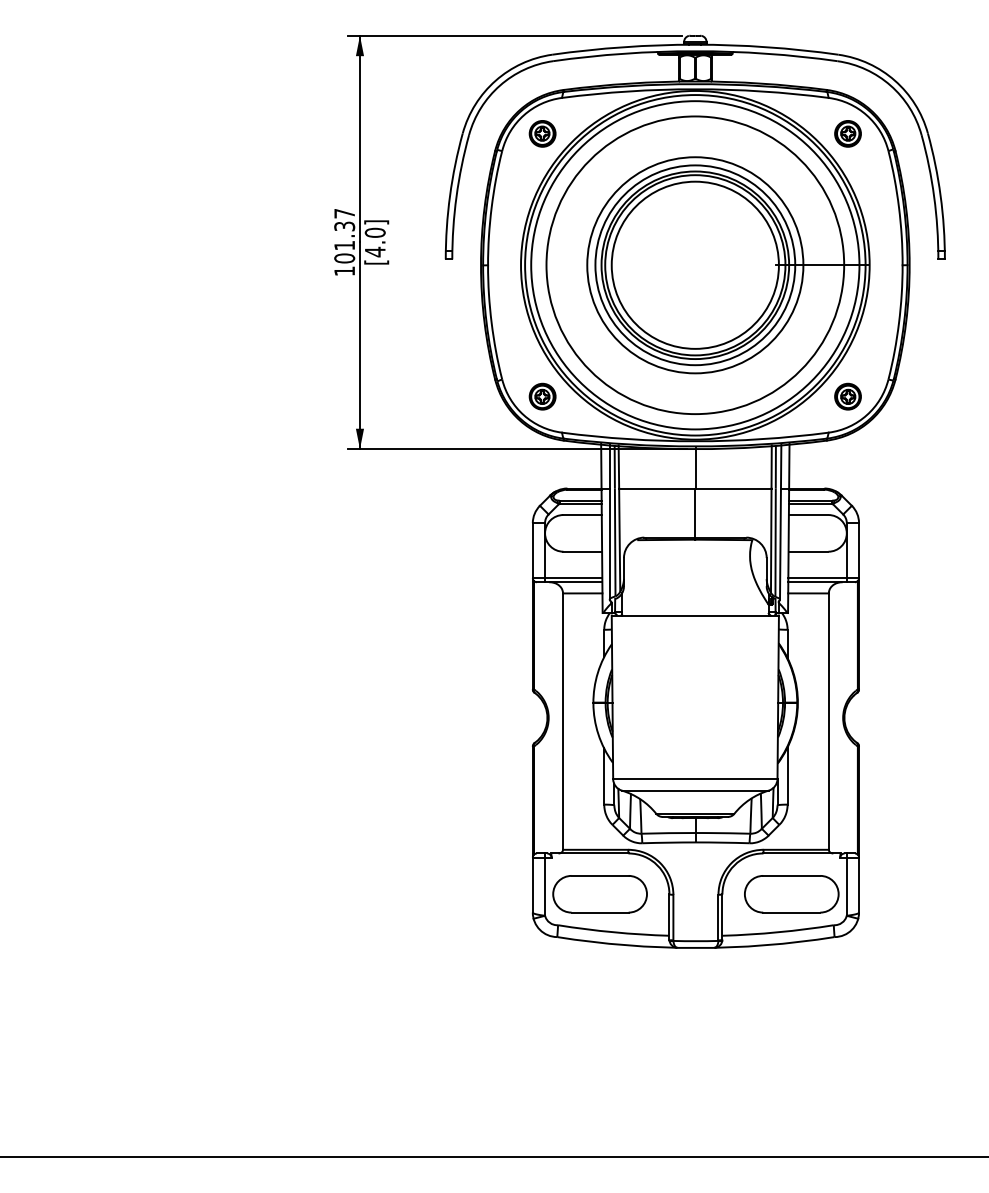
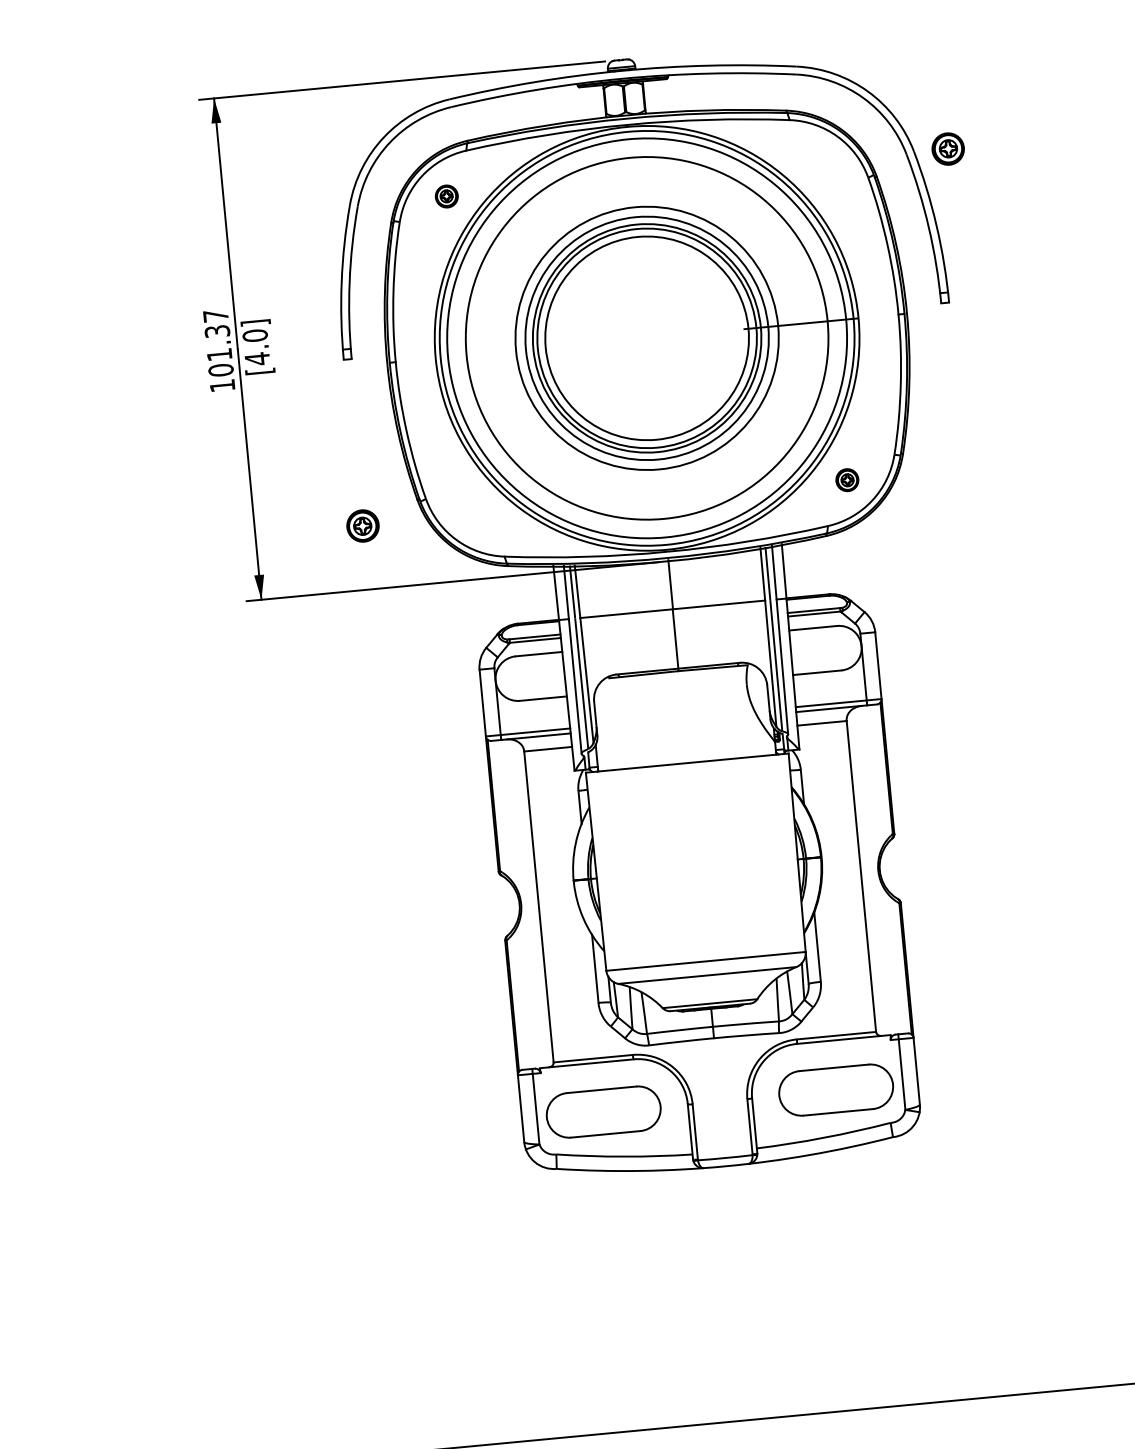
part: (542, 133) -> (446, 196), size x0.7
part: (847, 133) -> (947, 148), moved
part: (542, 396) -> (362, 525), moved
part: (847, 396) -> (846, 480), size x0.7

